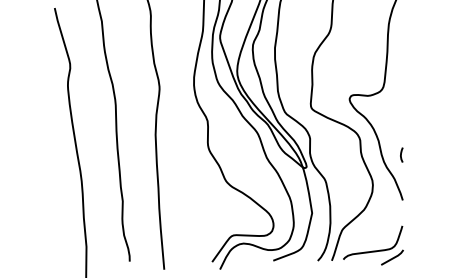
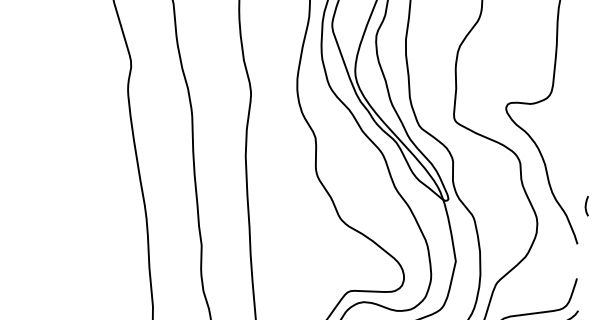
curve: (401, 154) -> (586, 205), moved

